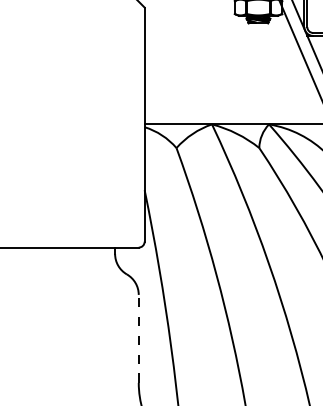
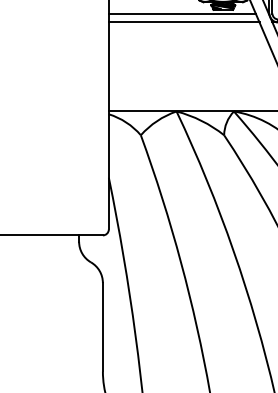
line: (217, 27) -> (182, 14), added
line: (219, 35) -> (184, 22), added
line: (138, 338) -> (102, 326), dashed -> solid

